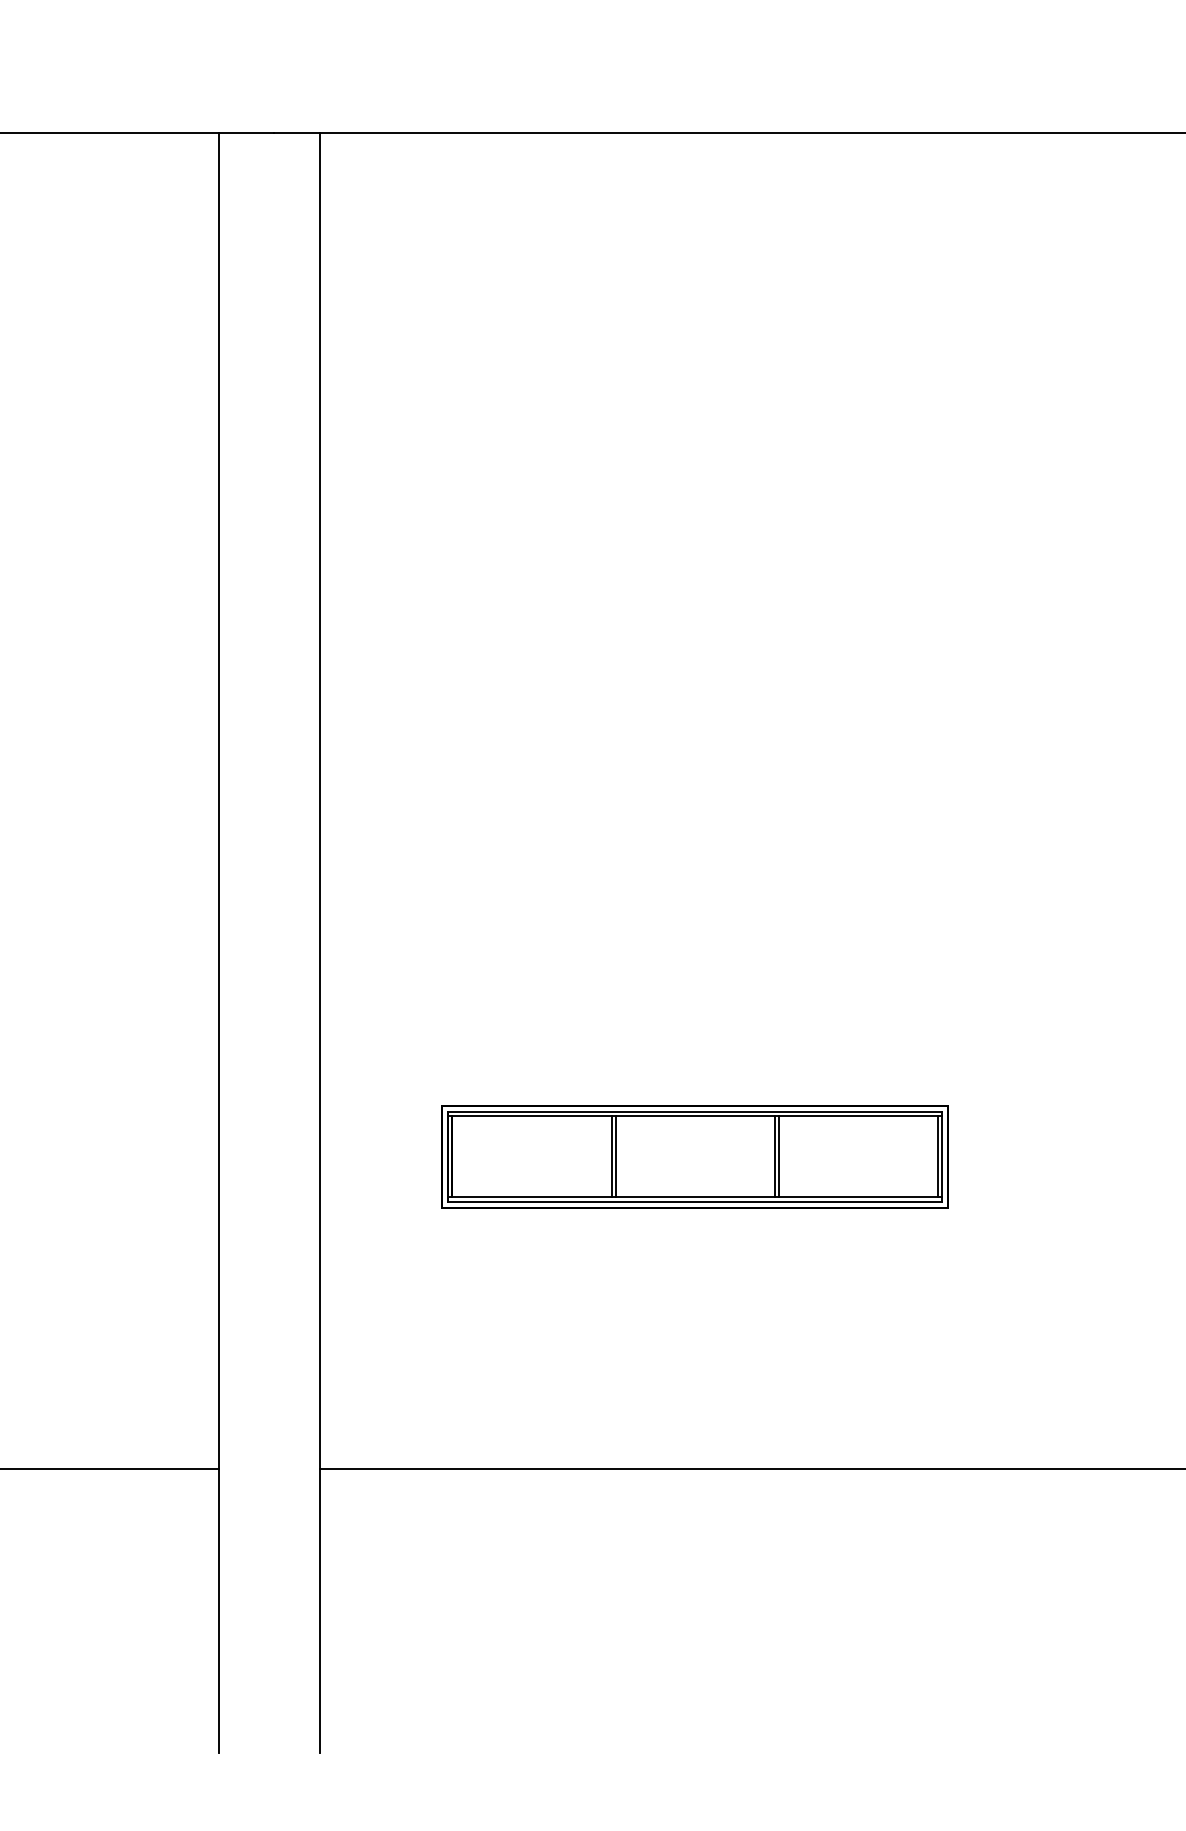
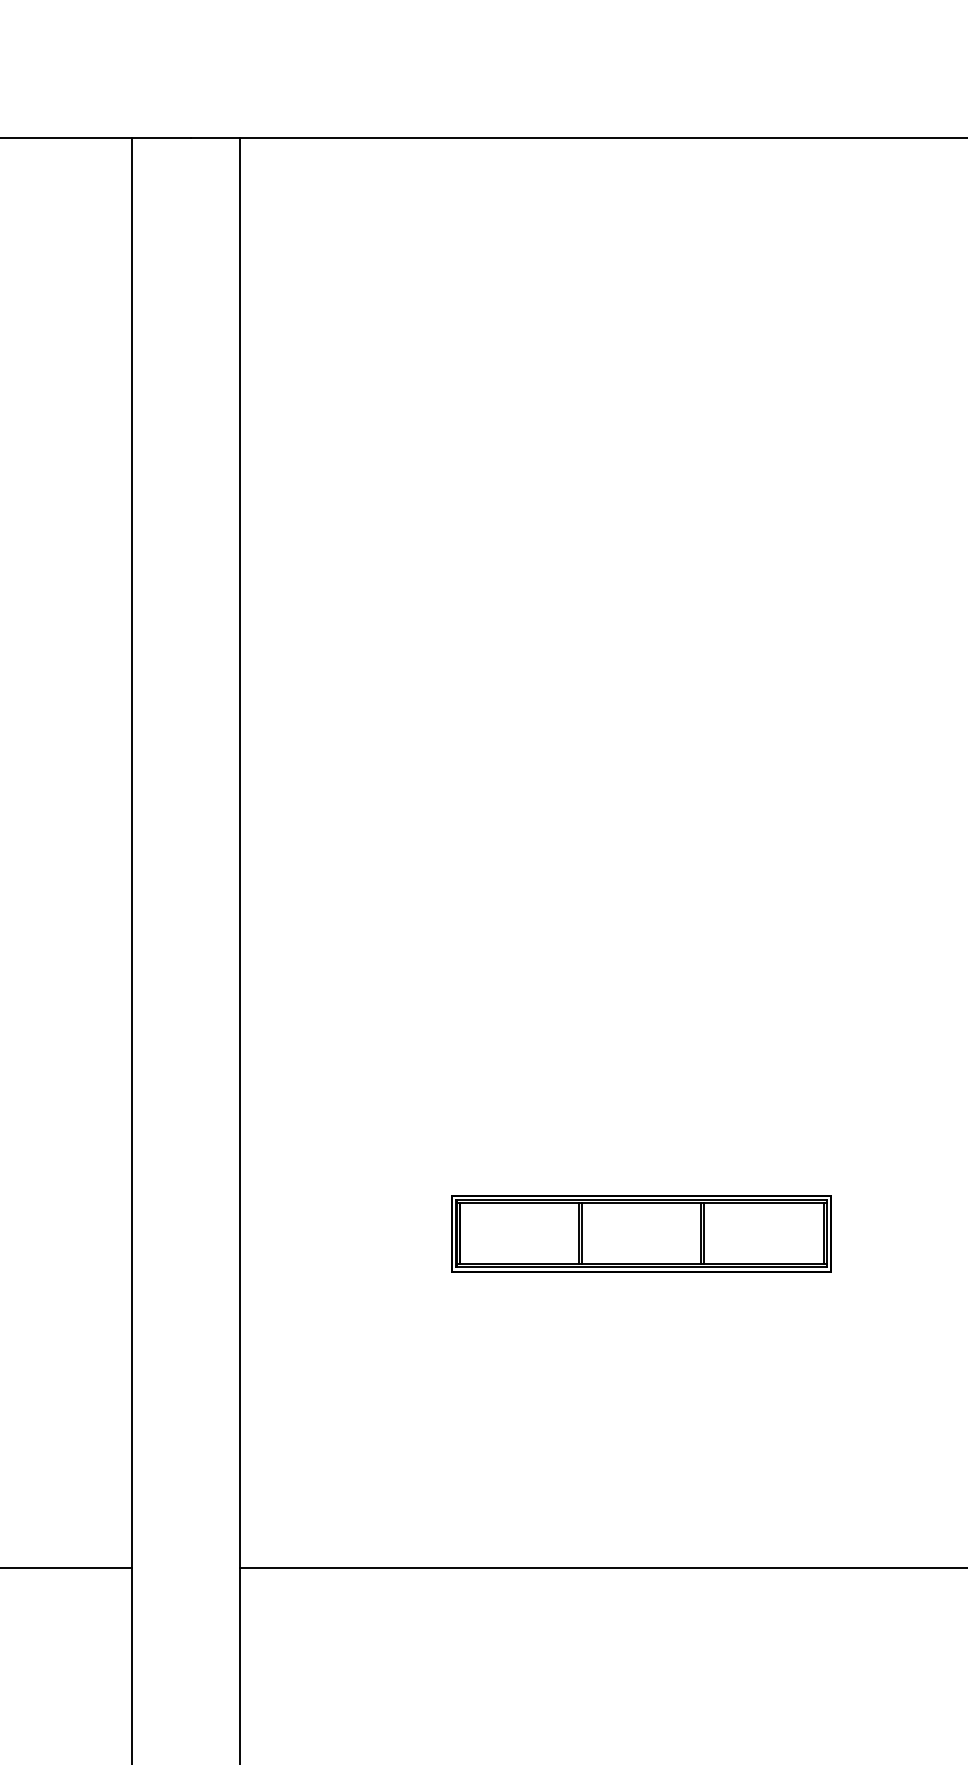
part: (694, 1156) -> (641, 1233), size x0.7

